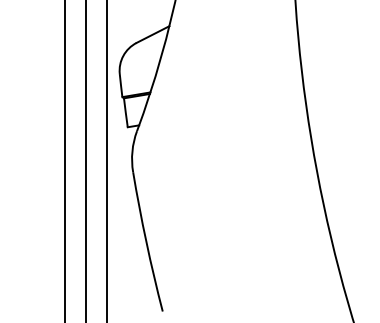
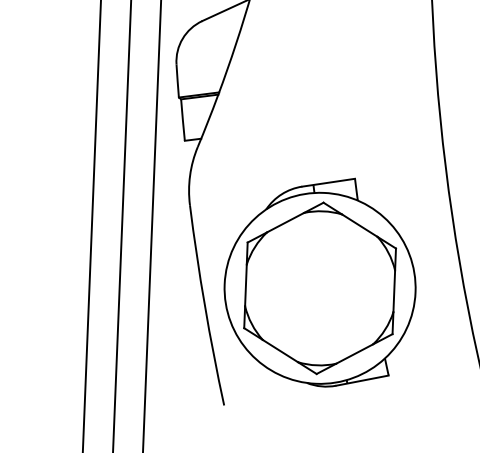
part: (226, 222) -> (320, 282), added

